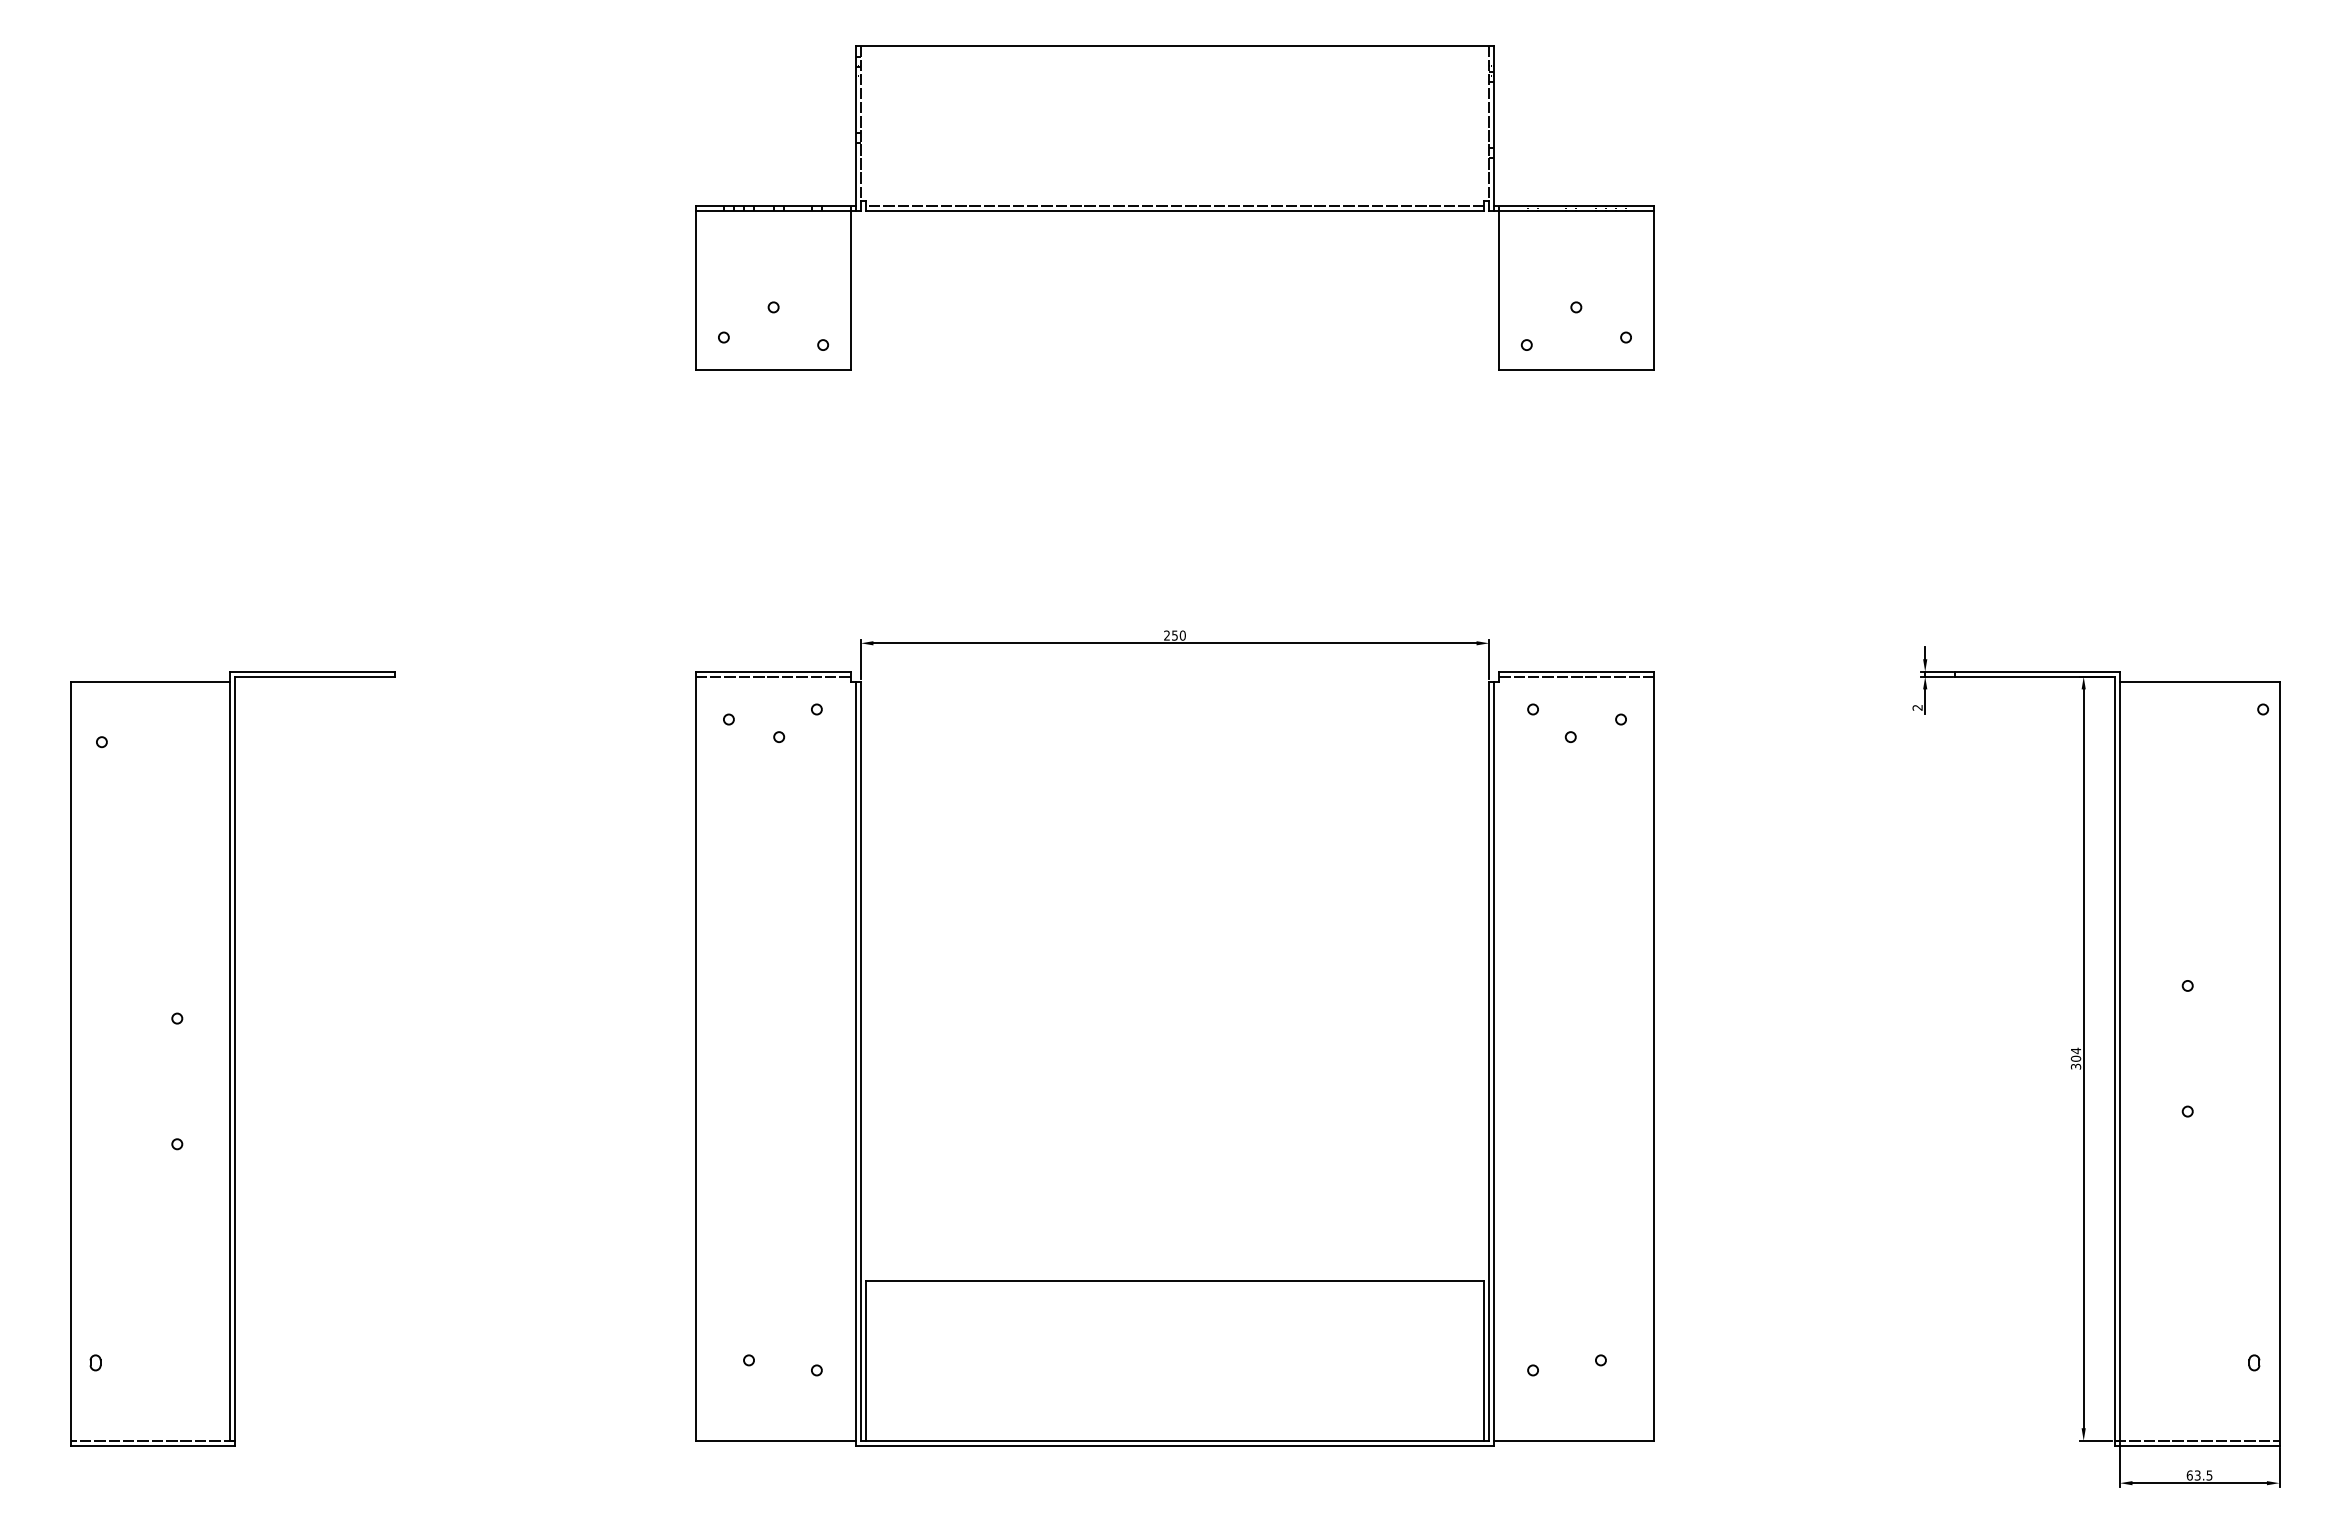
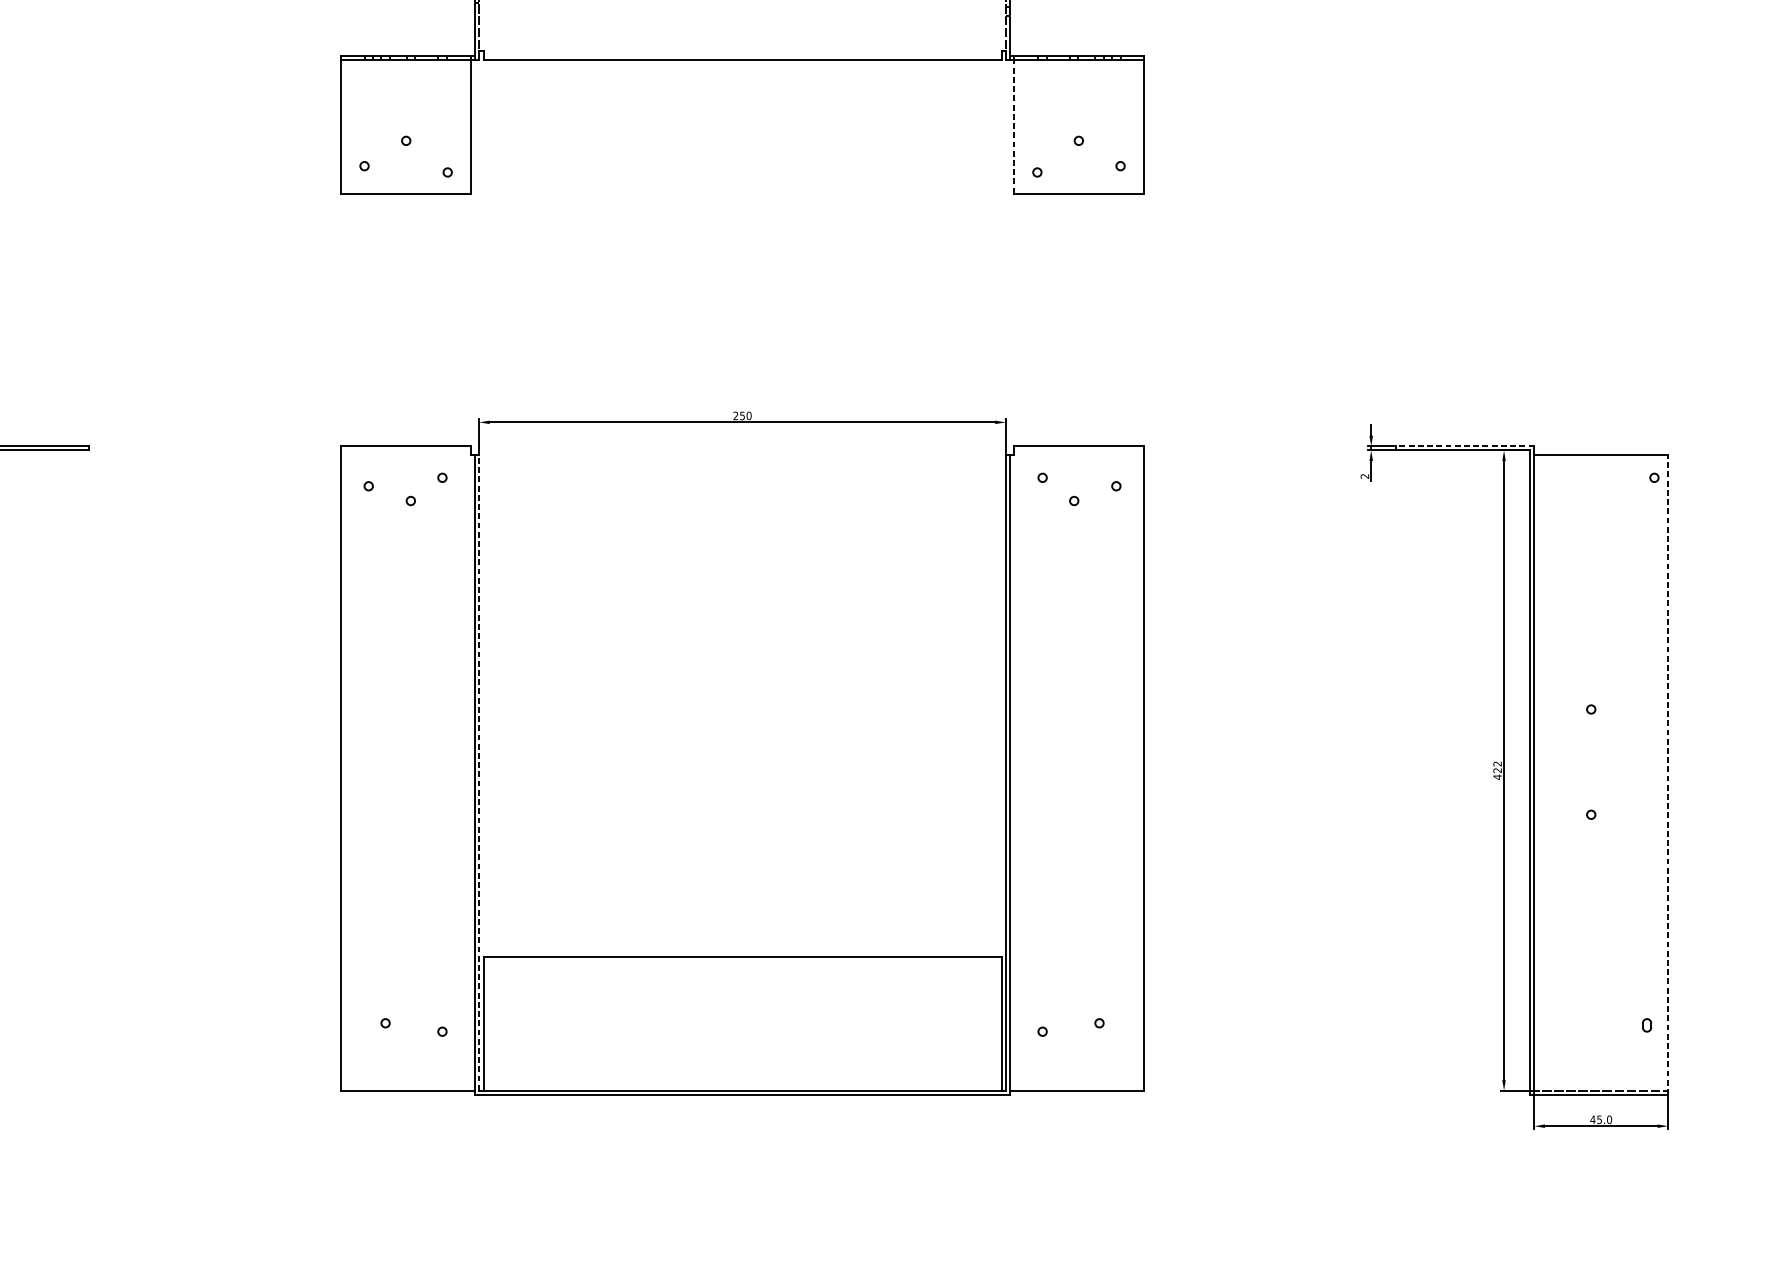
line: (1174, 205) -> (742, 55), removed
line: (1499, 290) -> (1014, 126), solid -> dashed
line: (2037, 671) -> (1465, 446), solid -> dashed
line: (773, 676) -> (406, 450), removed
line: (1576, 676) -> (1079, 450), removed
text: (2075, 1058) -> (1497, 770), 304 -> 422
line: (860, 1060) -> (479, 771), solid -> dashed
line: (2279, 1063) -> (1668, 774), solid -> dashed
text: (2199, 1475) -> (1601, 1119), 63.5 -> 45.0

